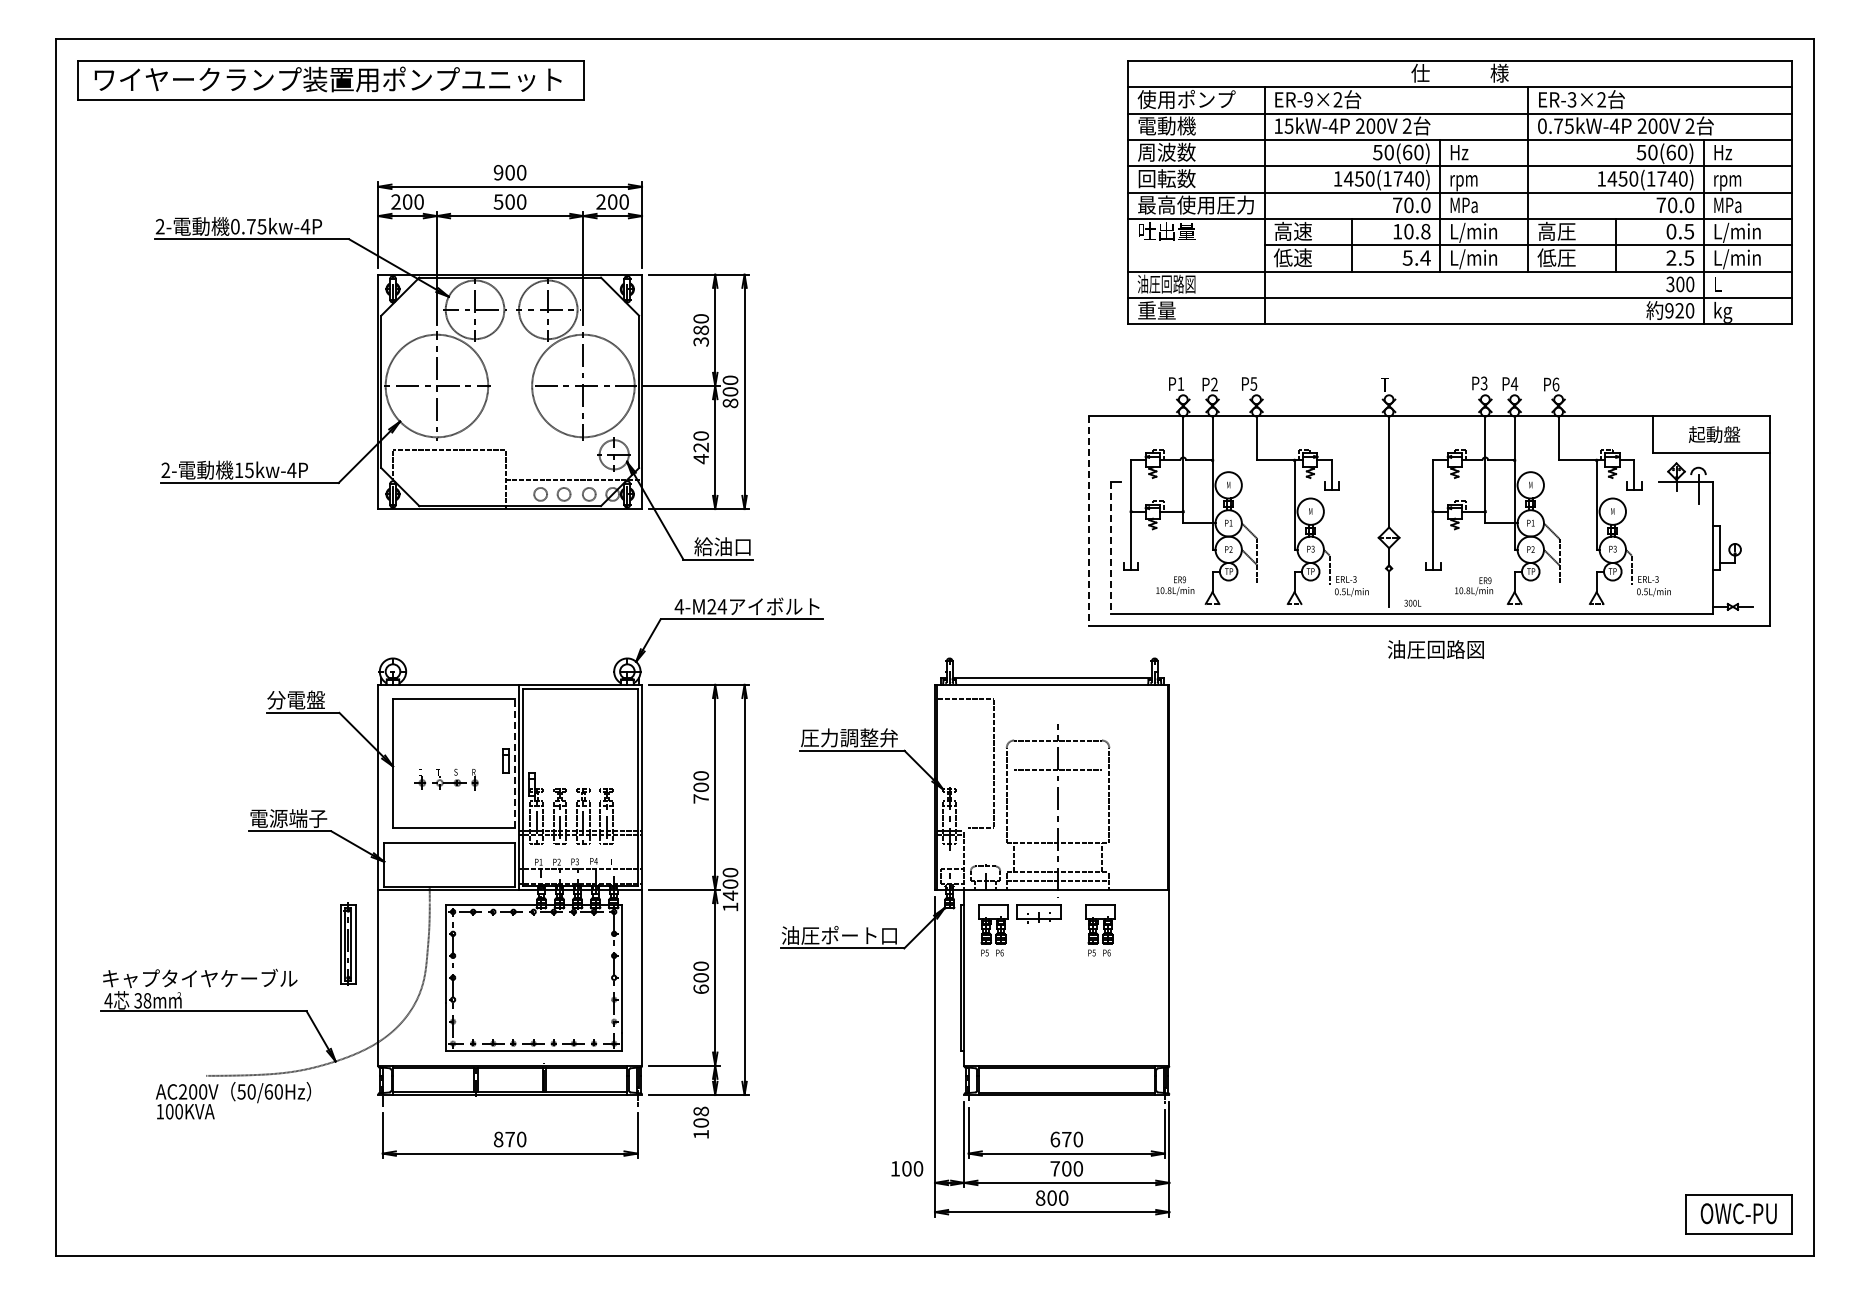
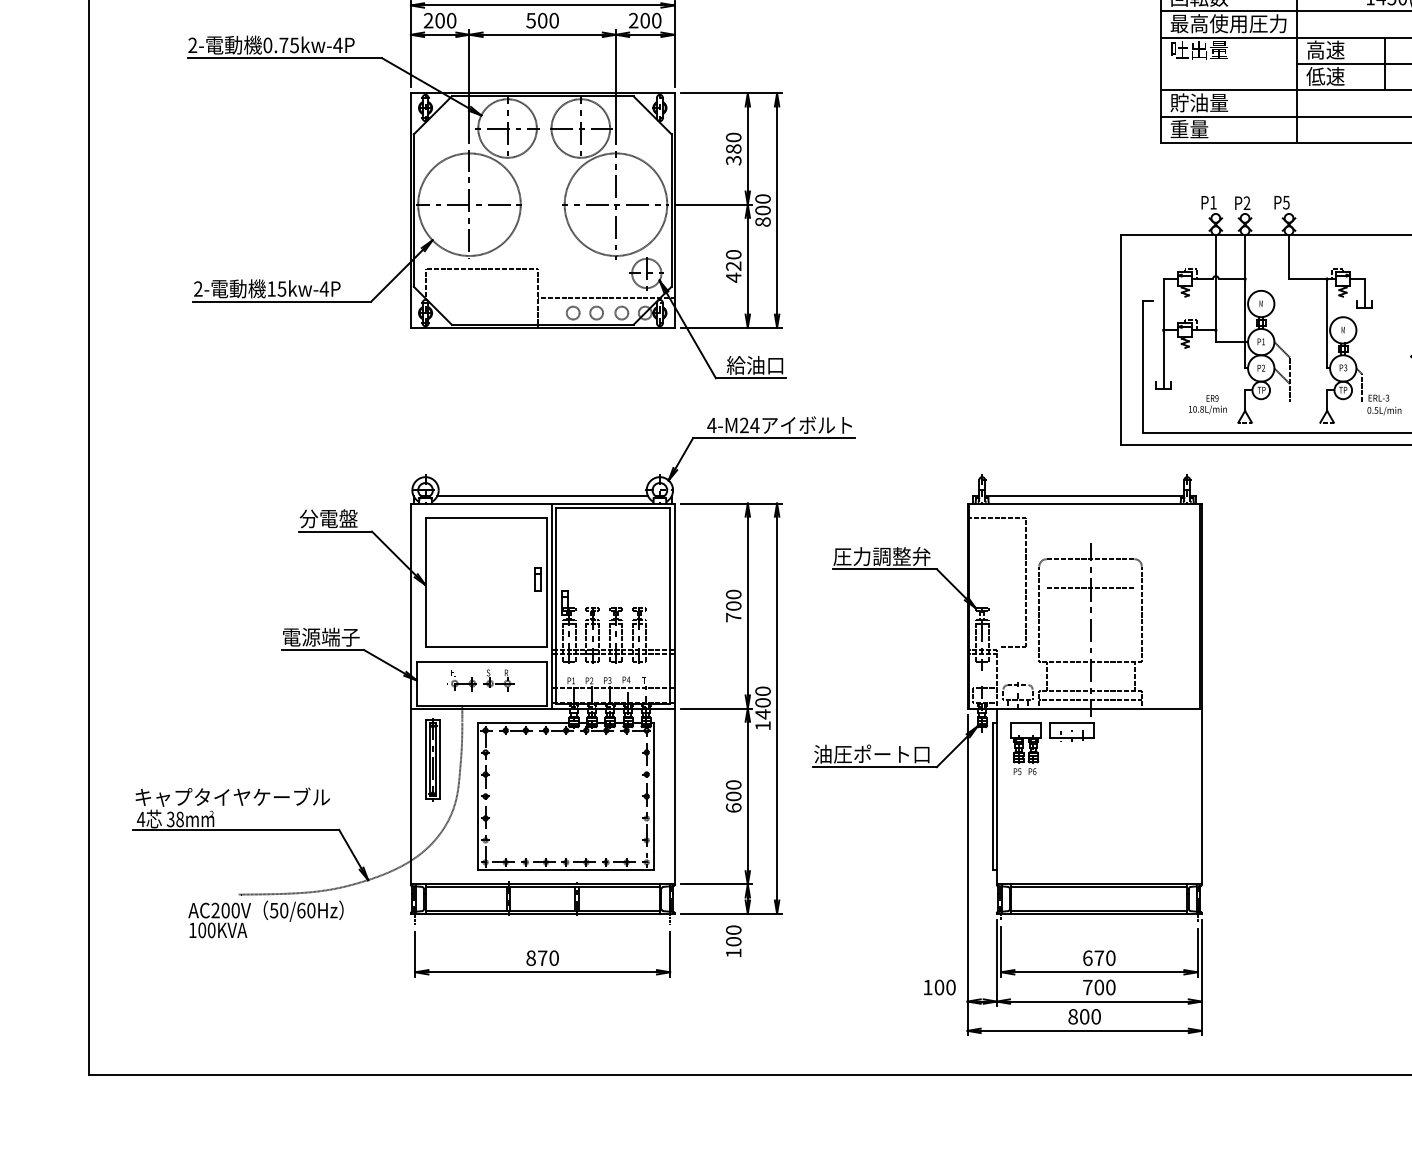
text: (1166, 283) -> (1199, 102), 油圧回路図 -> 貯油量
line: (1088, 521) -> (1121, 340), dashed -> solid
line: (1110, 548) -> (1143, 367), dashed -> solid
line: (509, 677) -> (542, 496), added
line: (514, 763) -> (547, 582), dashed -> solid
part: (446, 779) -> (479, 680), moved
part: (1100, 930) -> (1133, 749), removed
part: (348, 943) -> (433, 759), moved
text: (700, 1111) -> (733, 930), 108 -> 100

